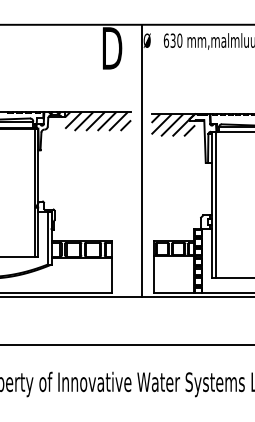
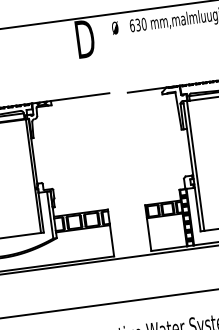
hatch: (98, 120) -> (81, 104), removed
hatch: (173, 125) -> (148, 100), removed
line: (142, 160) -> (125, 134), removed

